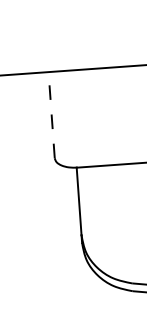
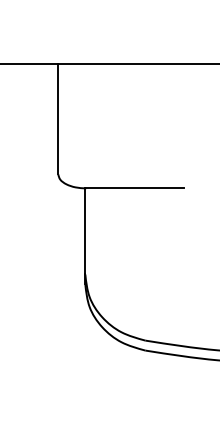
line: (51, 114) -> (58, 118), dashed -> solid

